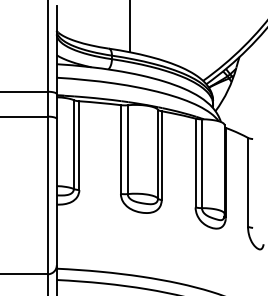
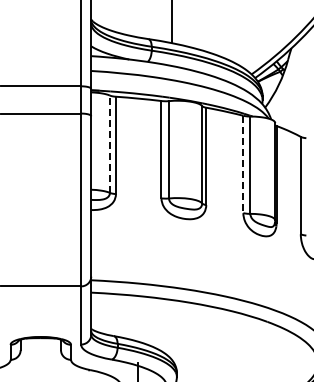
line: (73, 144) -> (109, 144), solid -> dashed
line: (195, 163) -> (243, 164), solid -> dashed

